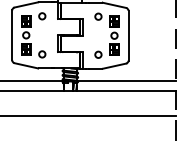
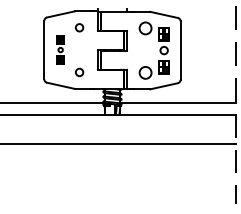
circle: (97, 16) -> (144, 27), size x1.6
part: (26, 34) -> (60, 49), size x0.6
circle: (97, 54) -> (144, 72), size x1.6

